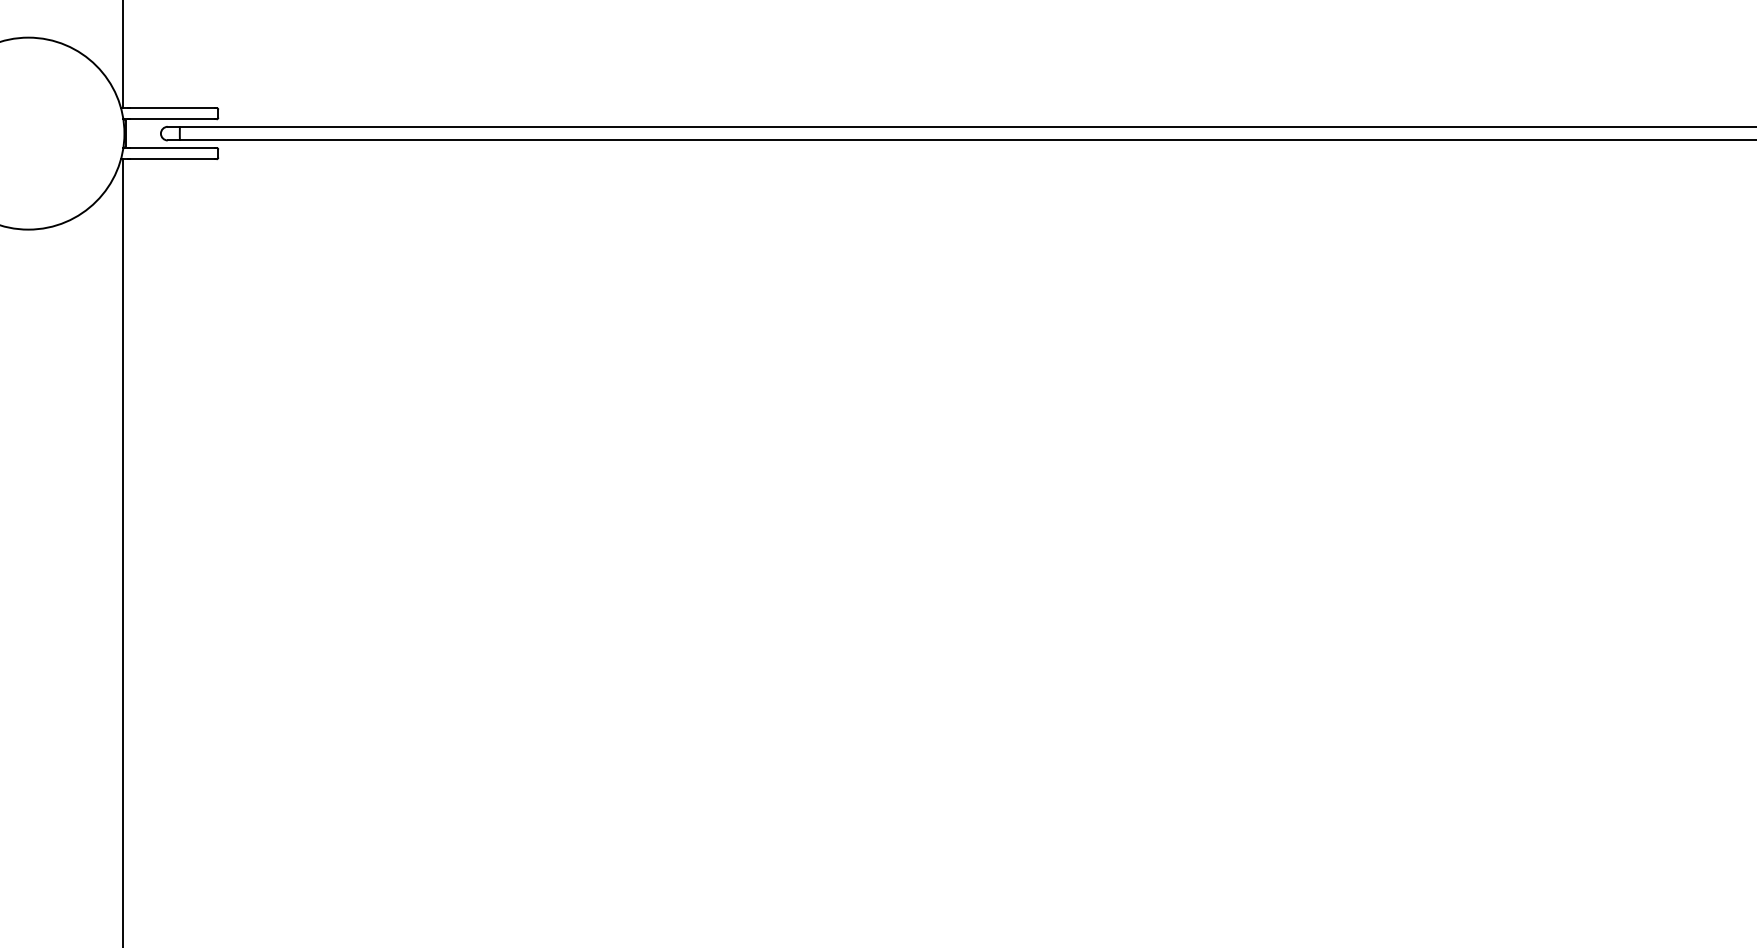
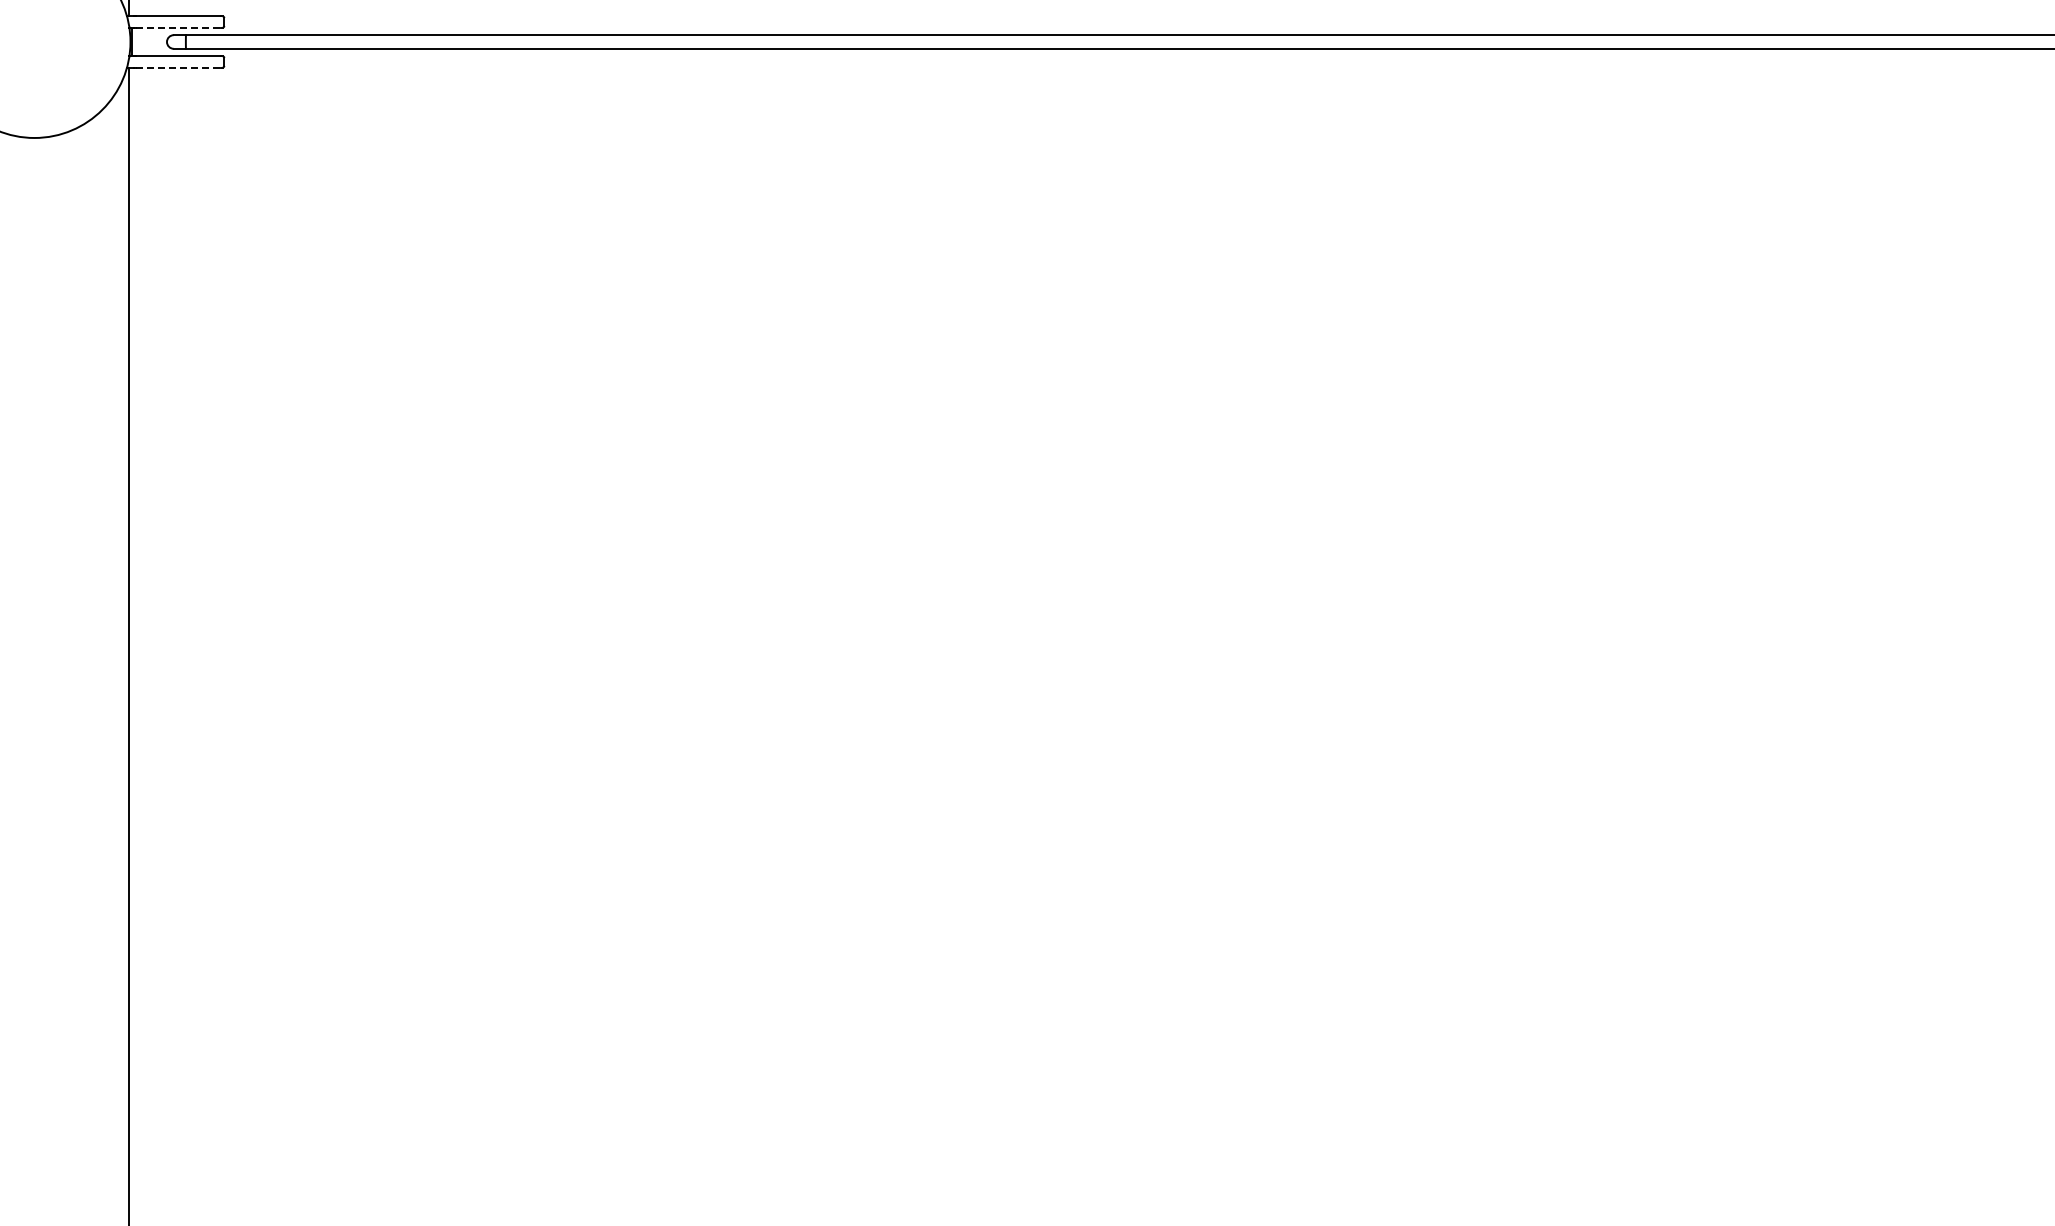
line: (172, 119) -> (178, 27), solid -> dashed
line: (172, 159) -> (178, 67), solid -> dashed

